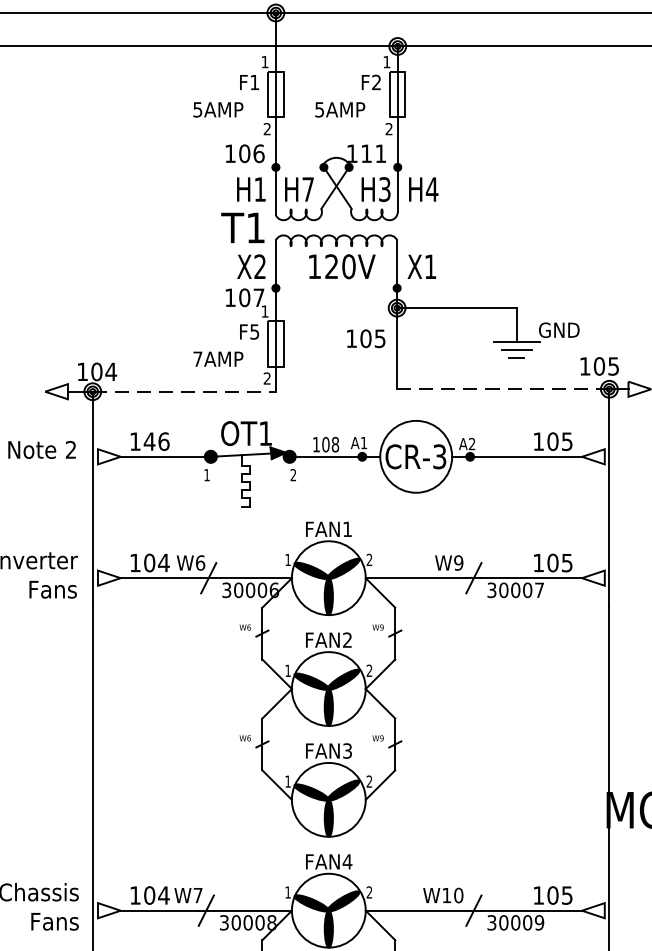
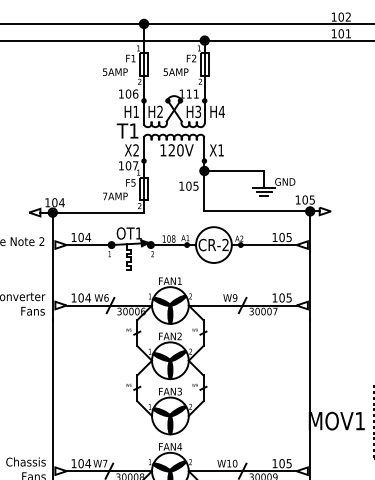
text: (306, 188) -> (159, 111), H7 -> H2
line: (503, 389) -> (257, 211), dashed -> solid
line: (184, 391) -> (98, 212), dashed -> solid
text: (156, 441) -> (84, 237), 146 -> 104
text: (439, 457) -> (225, 245), CR-3 -> CR-2

